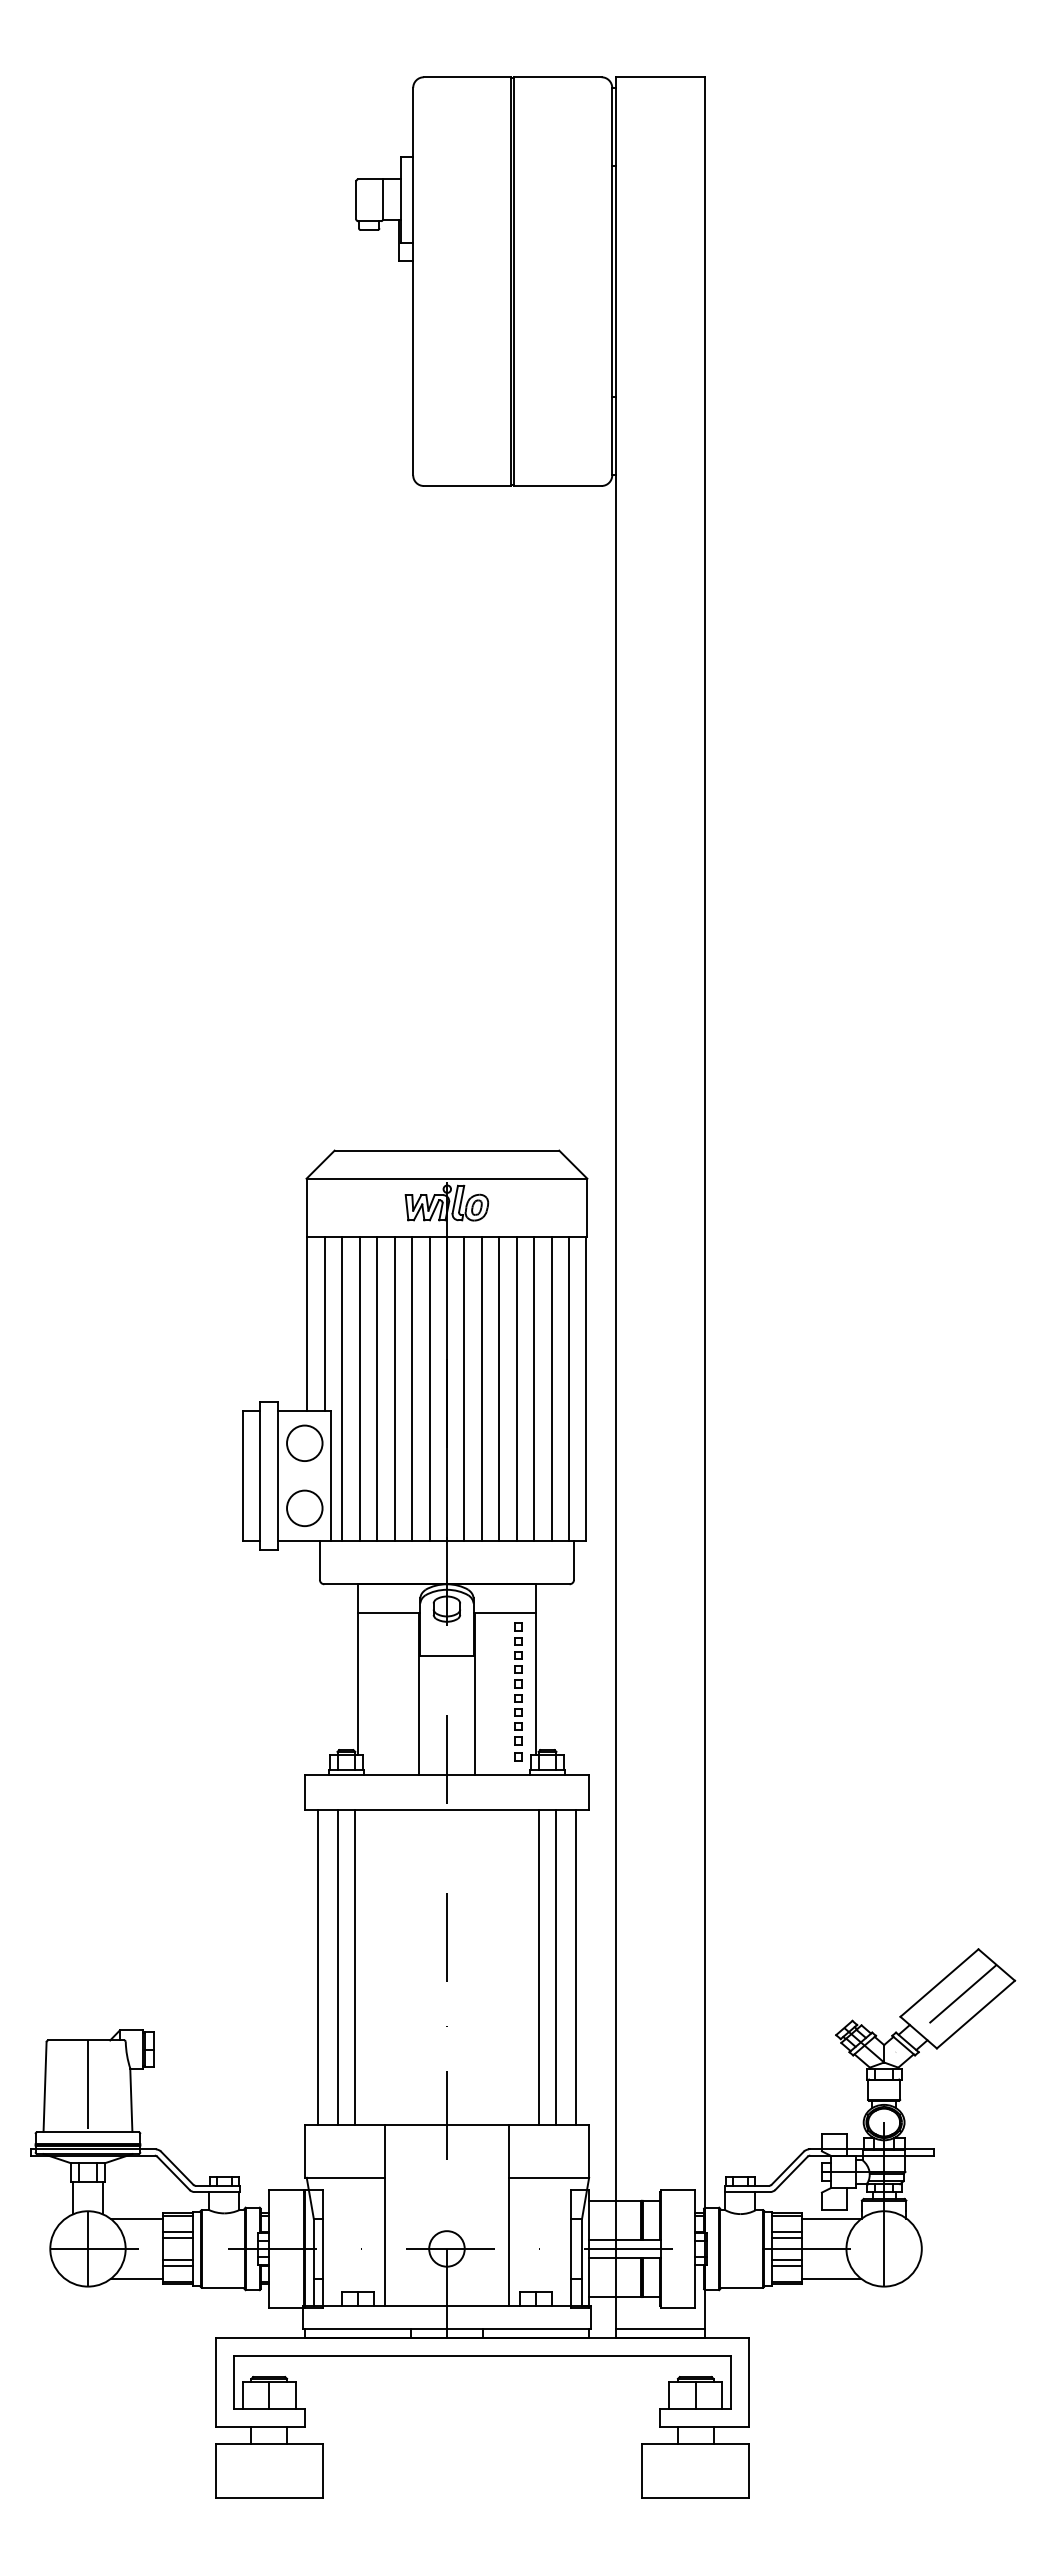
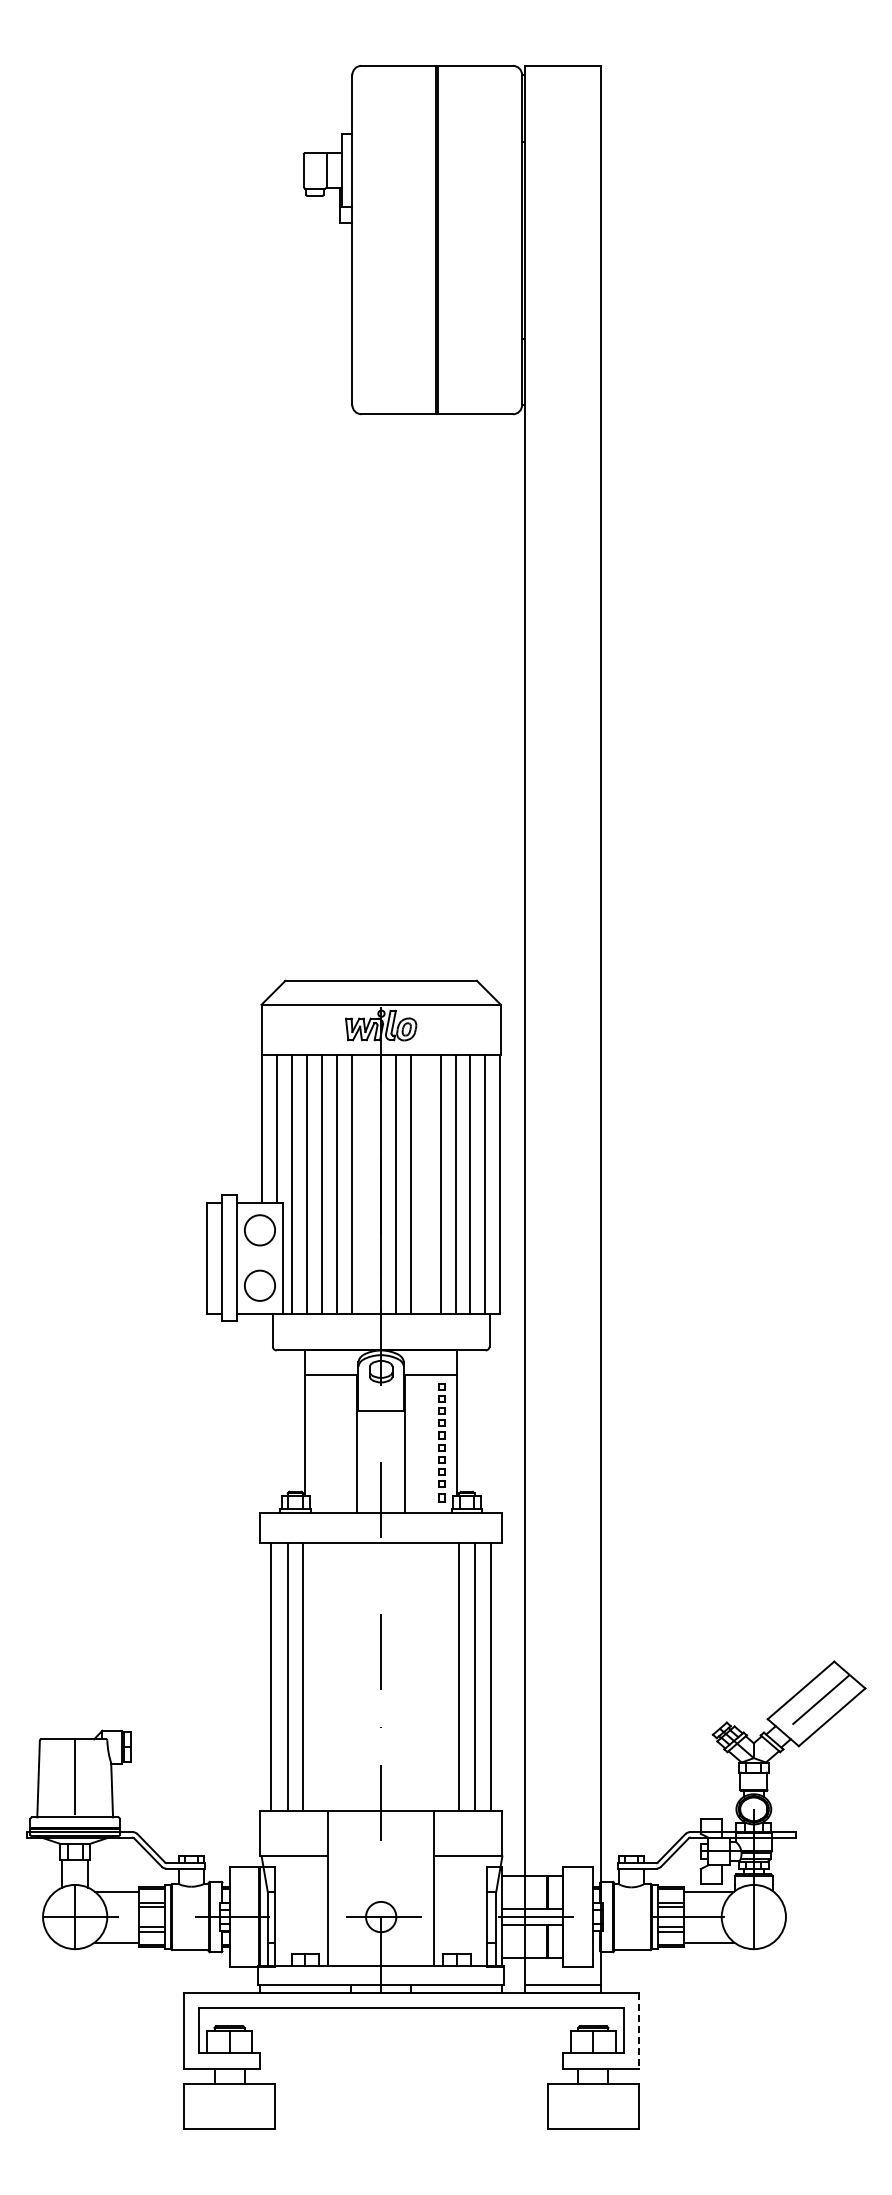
line: (429, 1388) -> (366, 1183), removed
line: (498, 1388) -> (425, 1183), removed
line: (748, 2382) -> (638, 2030), solid -> dashed

